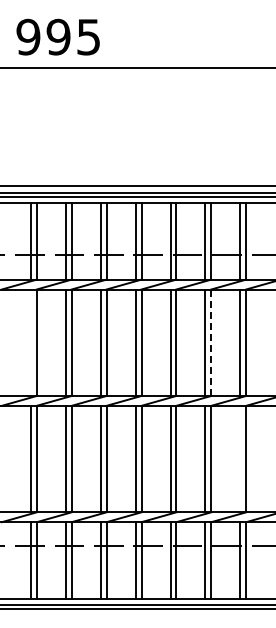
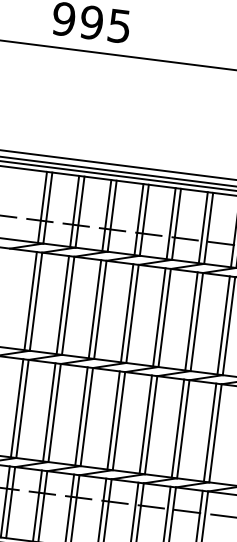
line: (30, 342) -> (30, 300), added
line: (211, 343) -> (196, 322), dashed -> solid
line: (240, 458) -> (210, 432), added

